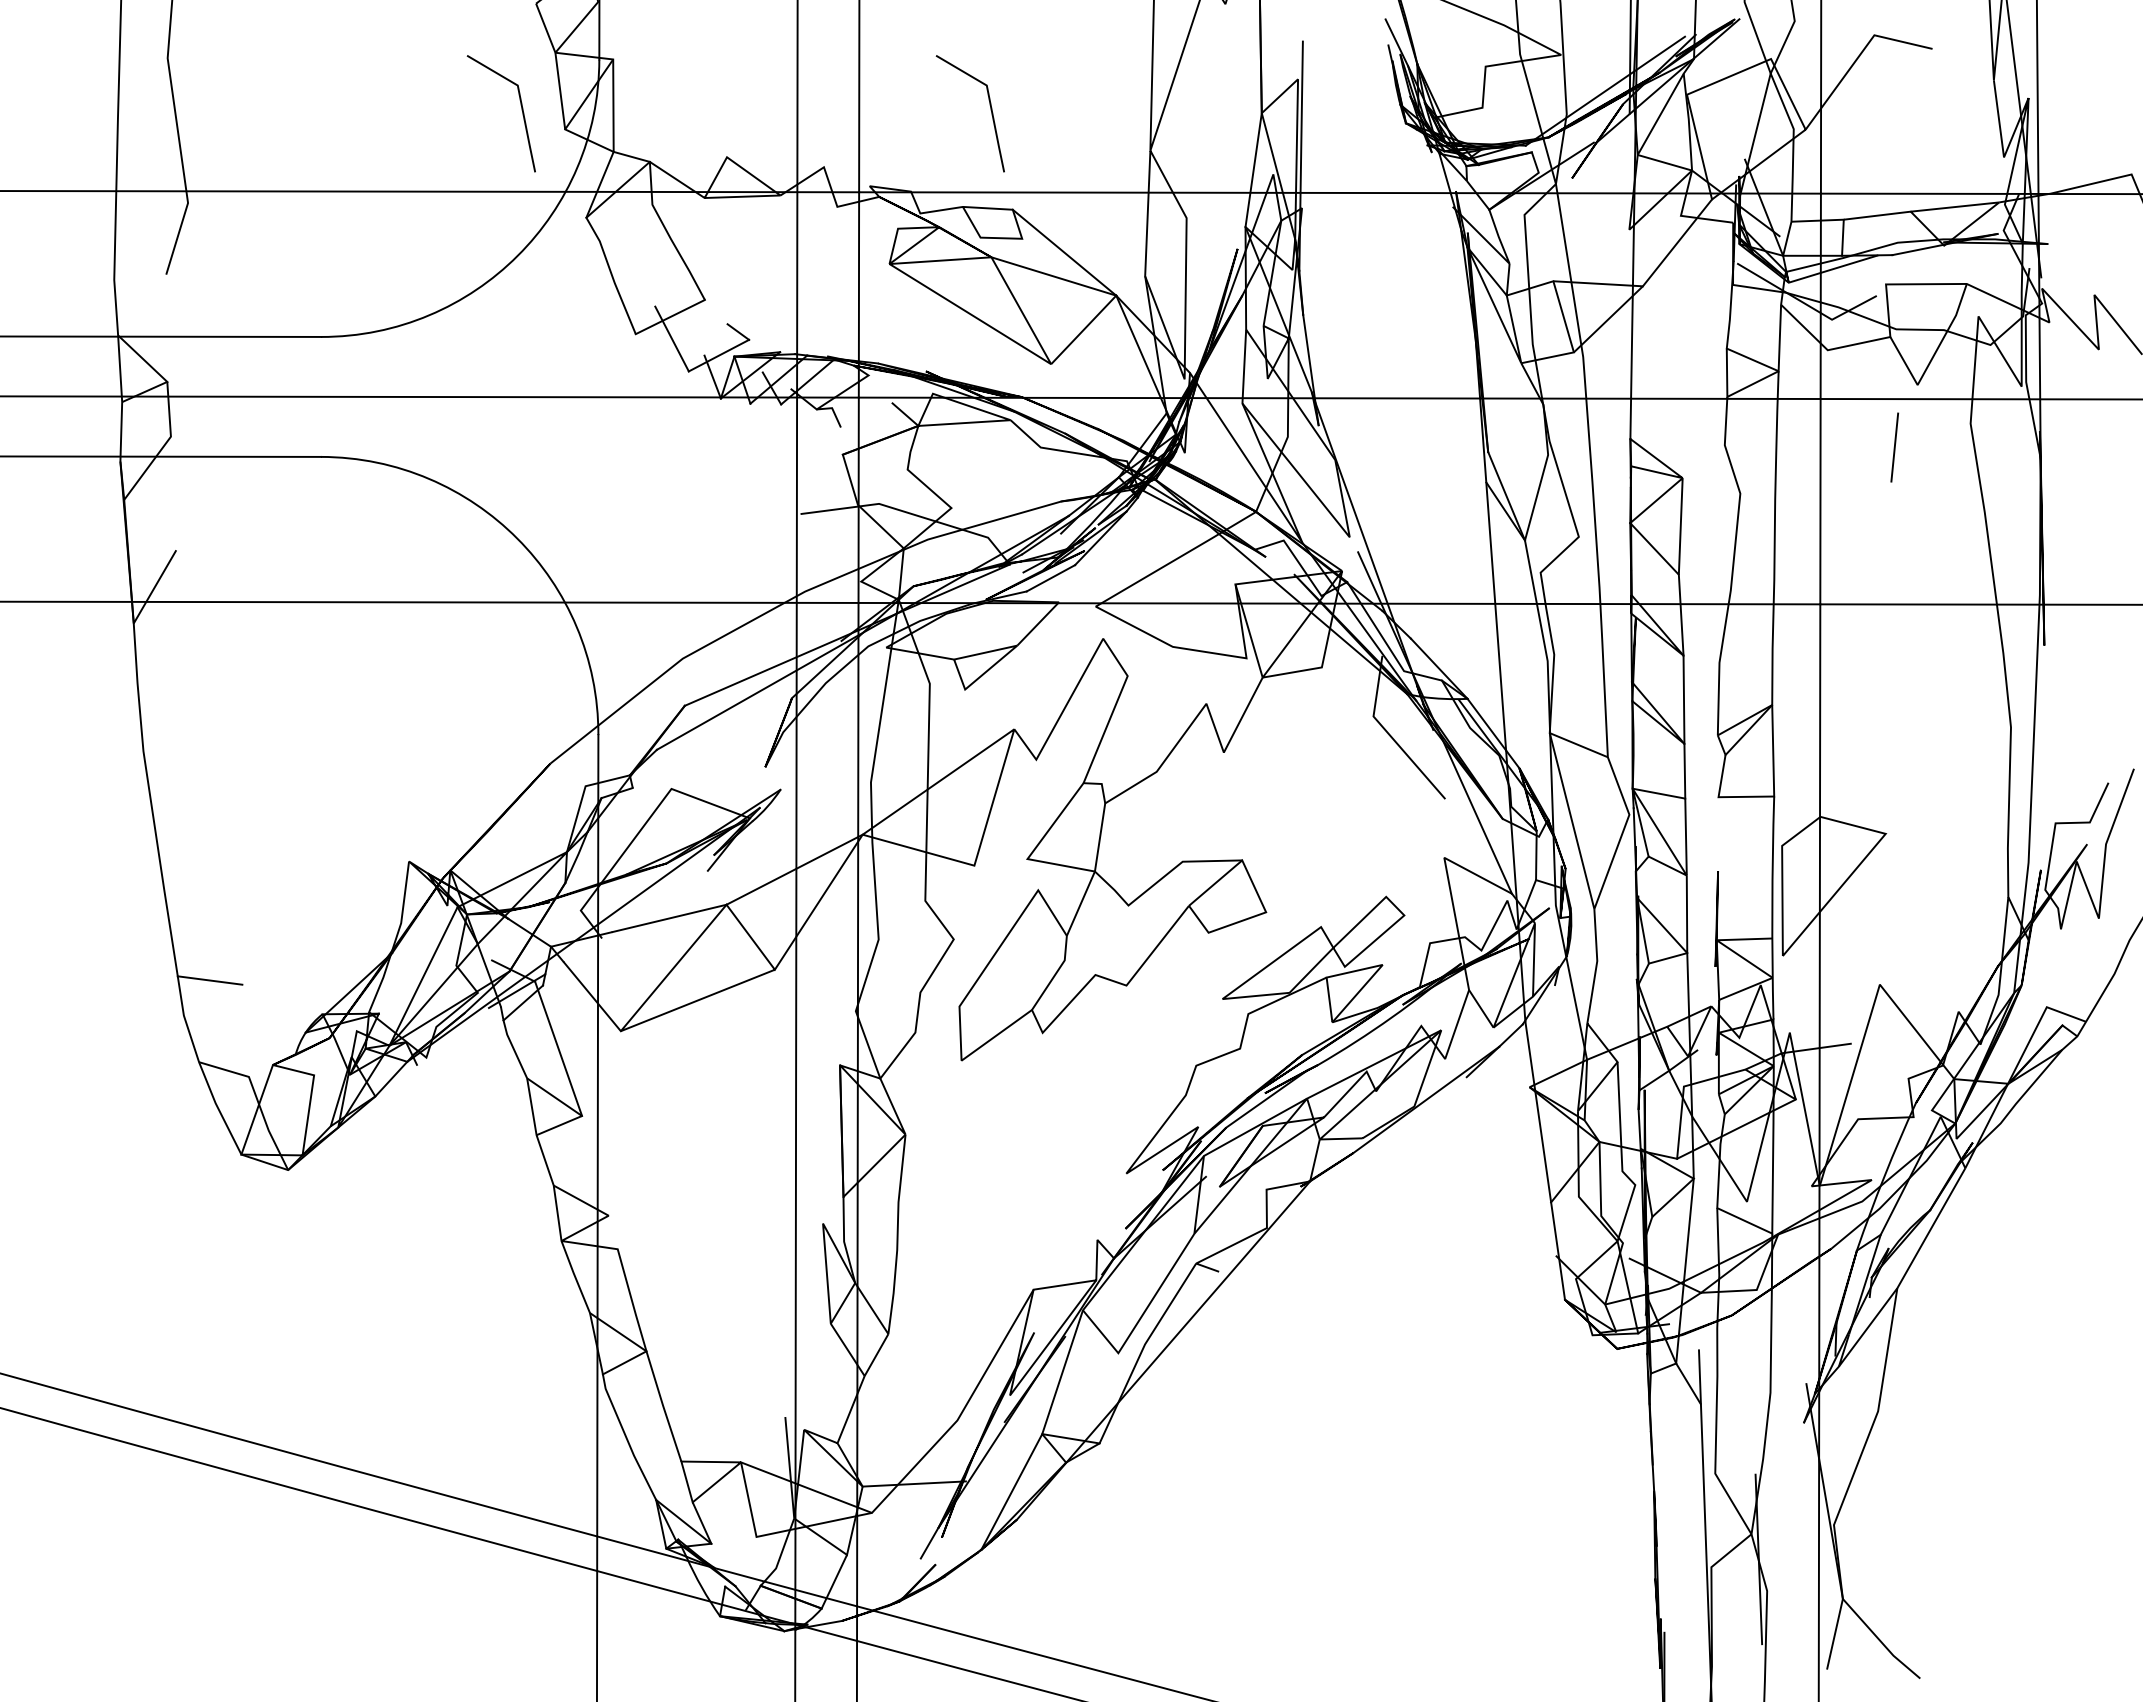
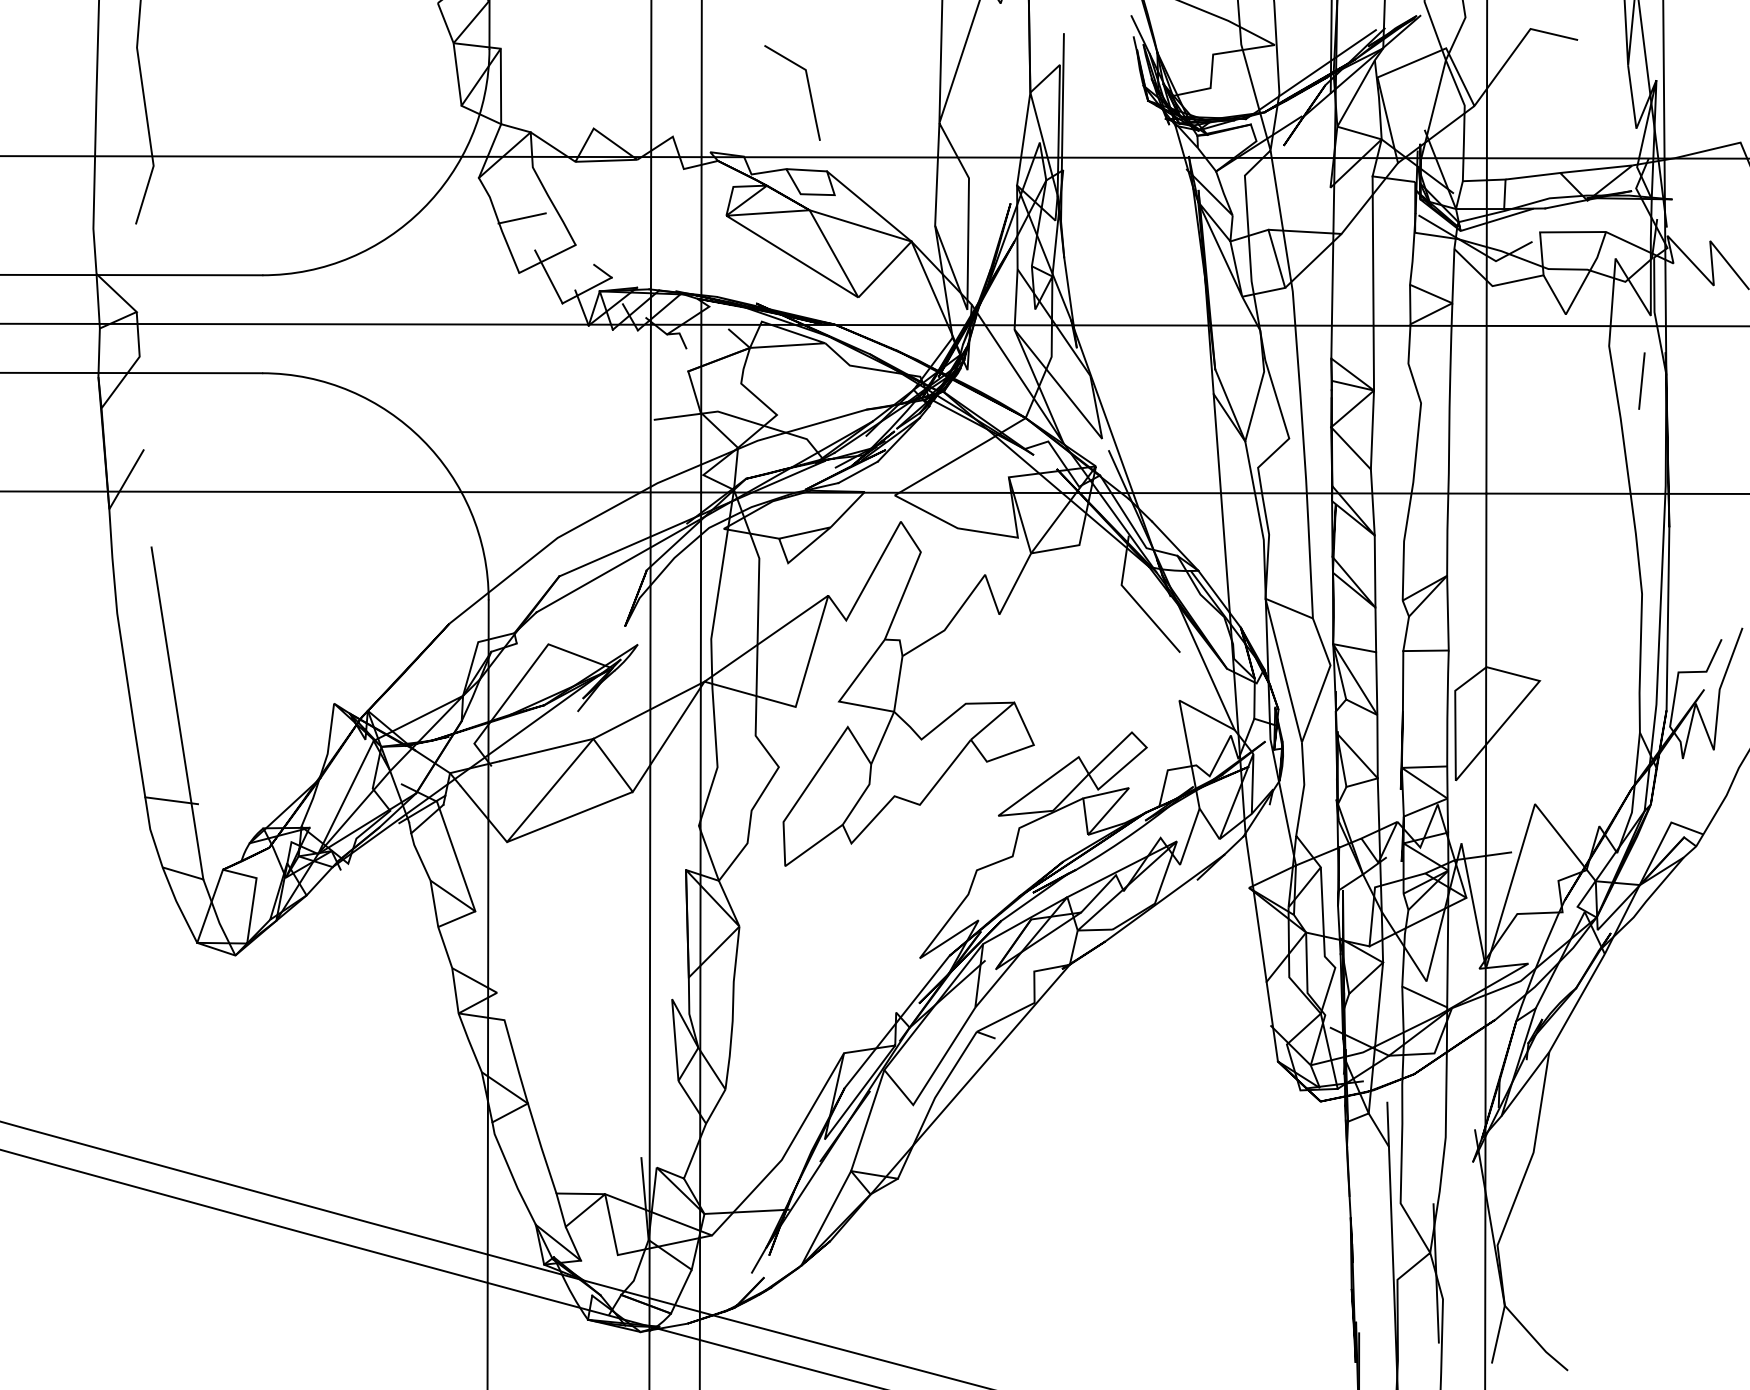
line: (521, 110) -> (425, 90), removed
line: (639, 267) -> (522, 218), added
line: (1681, 346) -> (1373, 283), added
line: (1894, 447) -> (1641, 381), moved
line: (2042, 757) -> (1667, 618), added
line: (1718, 834) -> (1403, 681), added
line: (216, 873) -> (176, 713), added
line: (1098, 1251) -> (897, 1022), added

